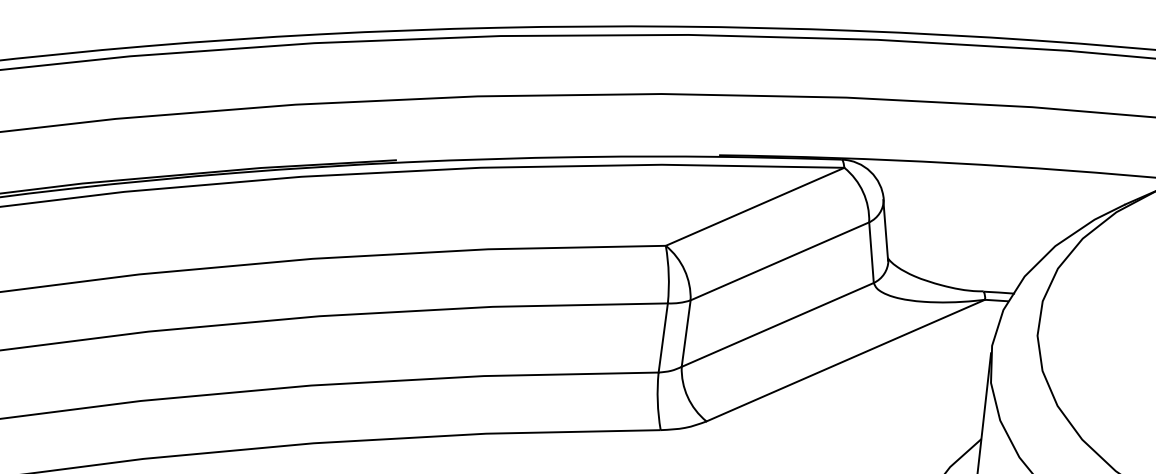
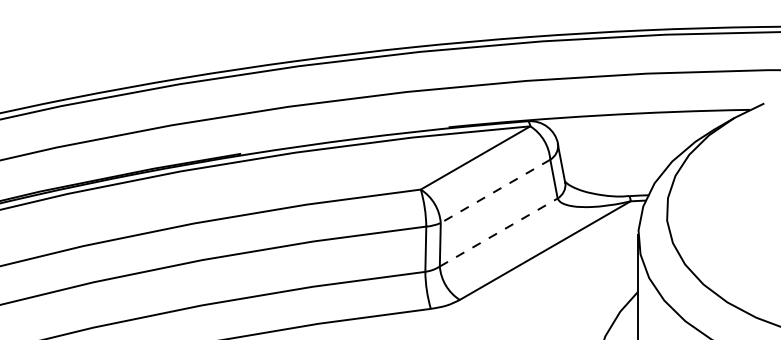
line: (779, 261) -> (495, 191), solid -> dashed
line: (778, 325) -> (499, 232), solid -> dashed

